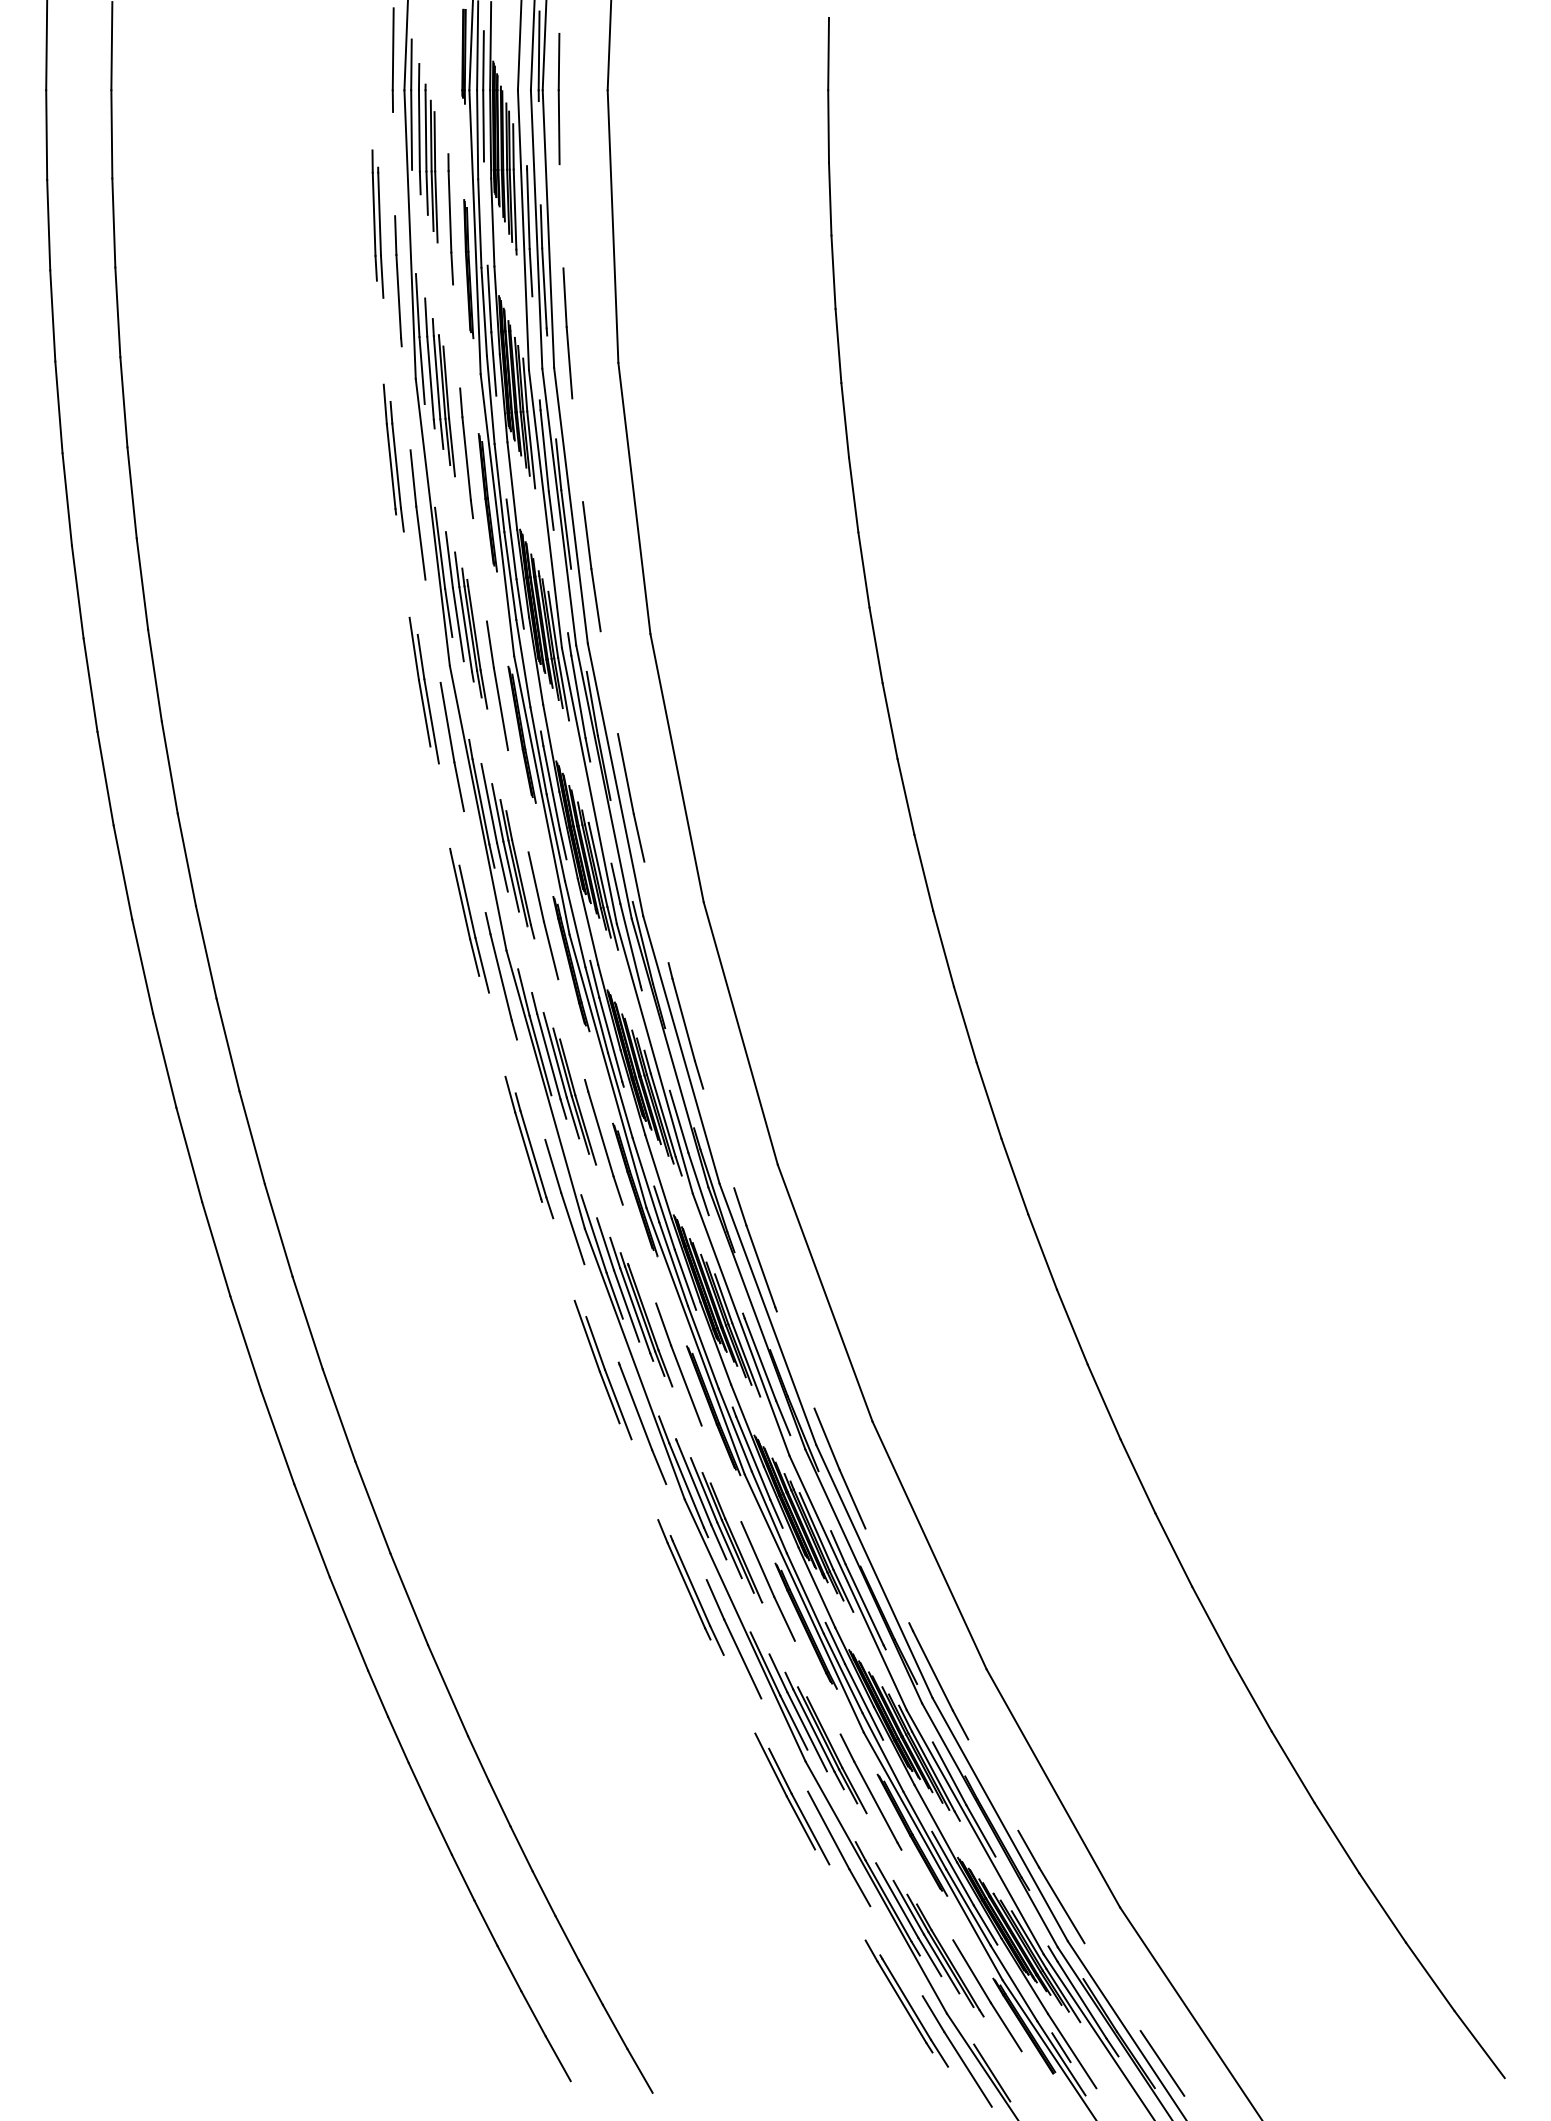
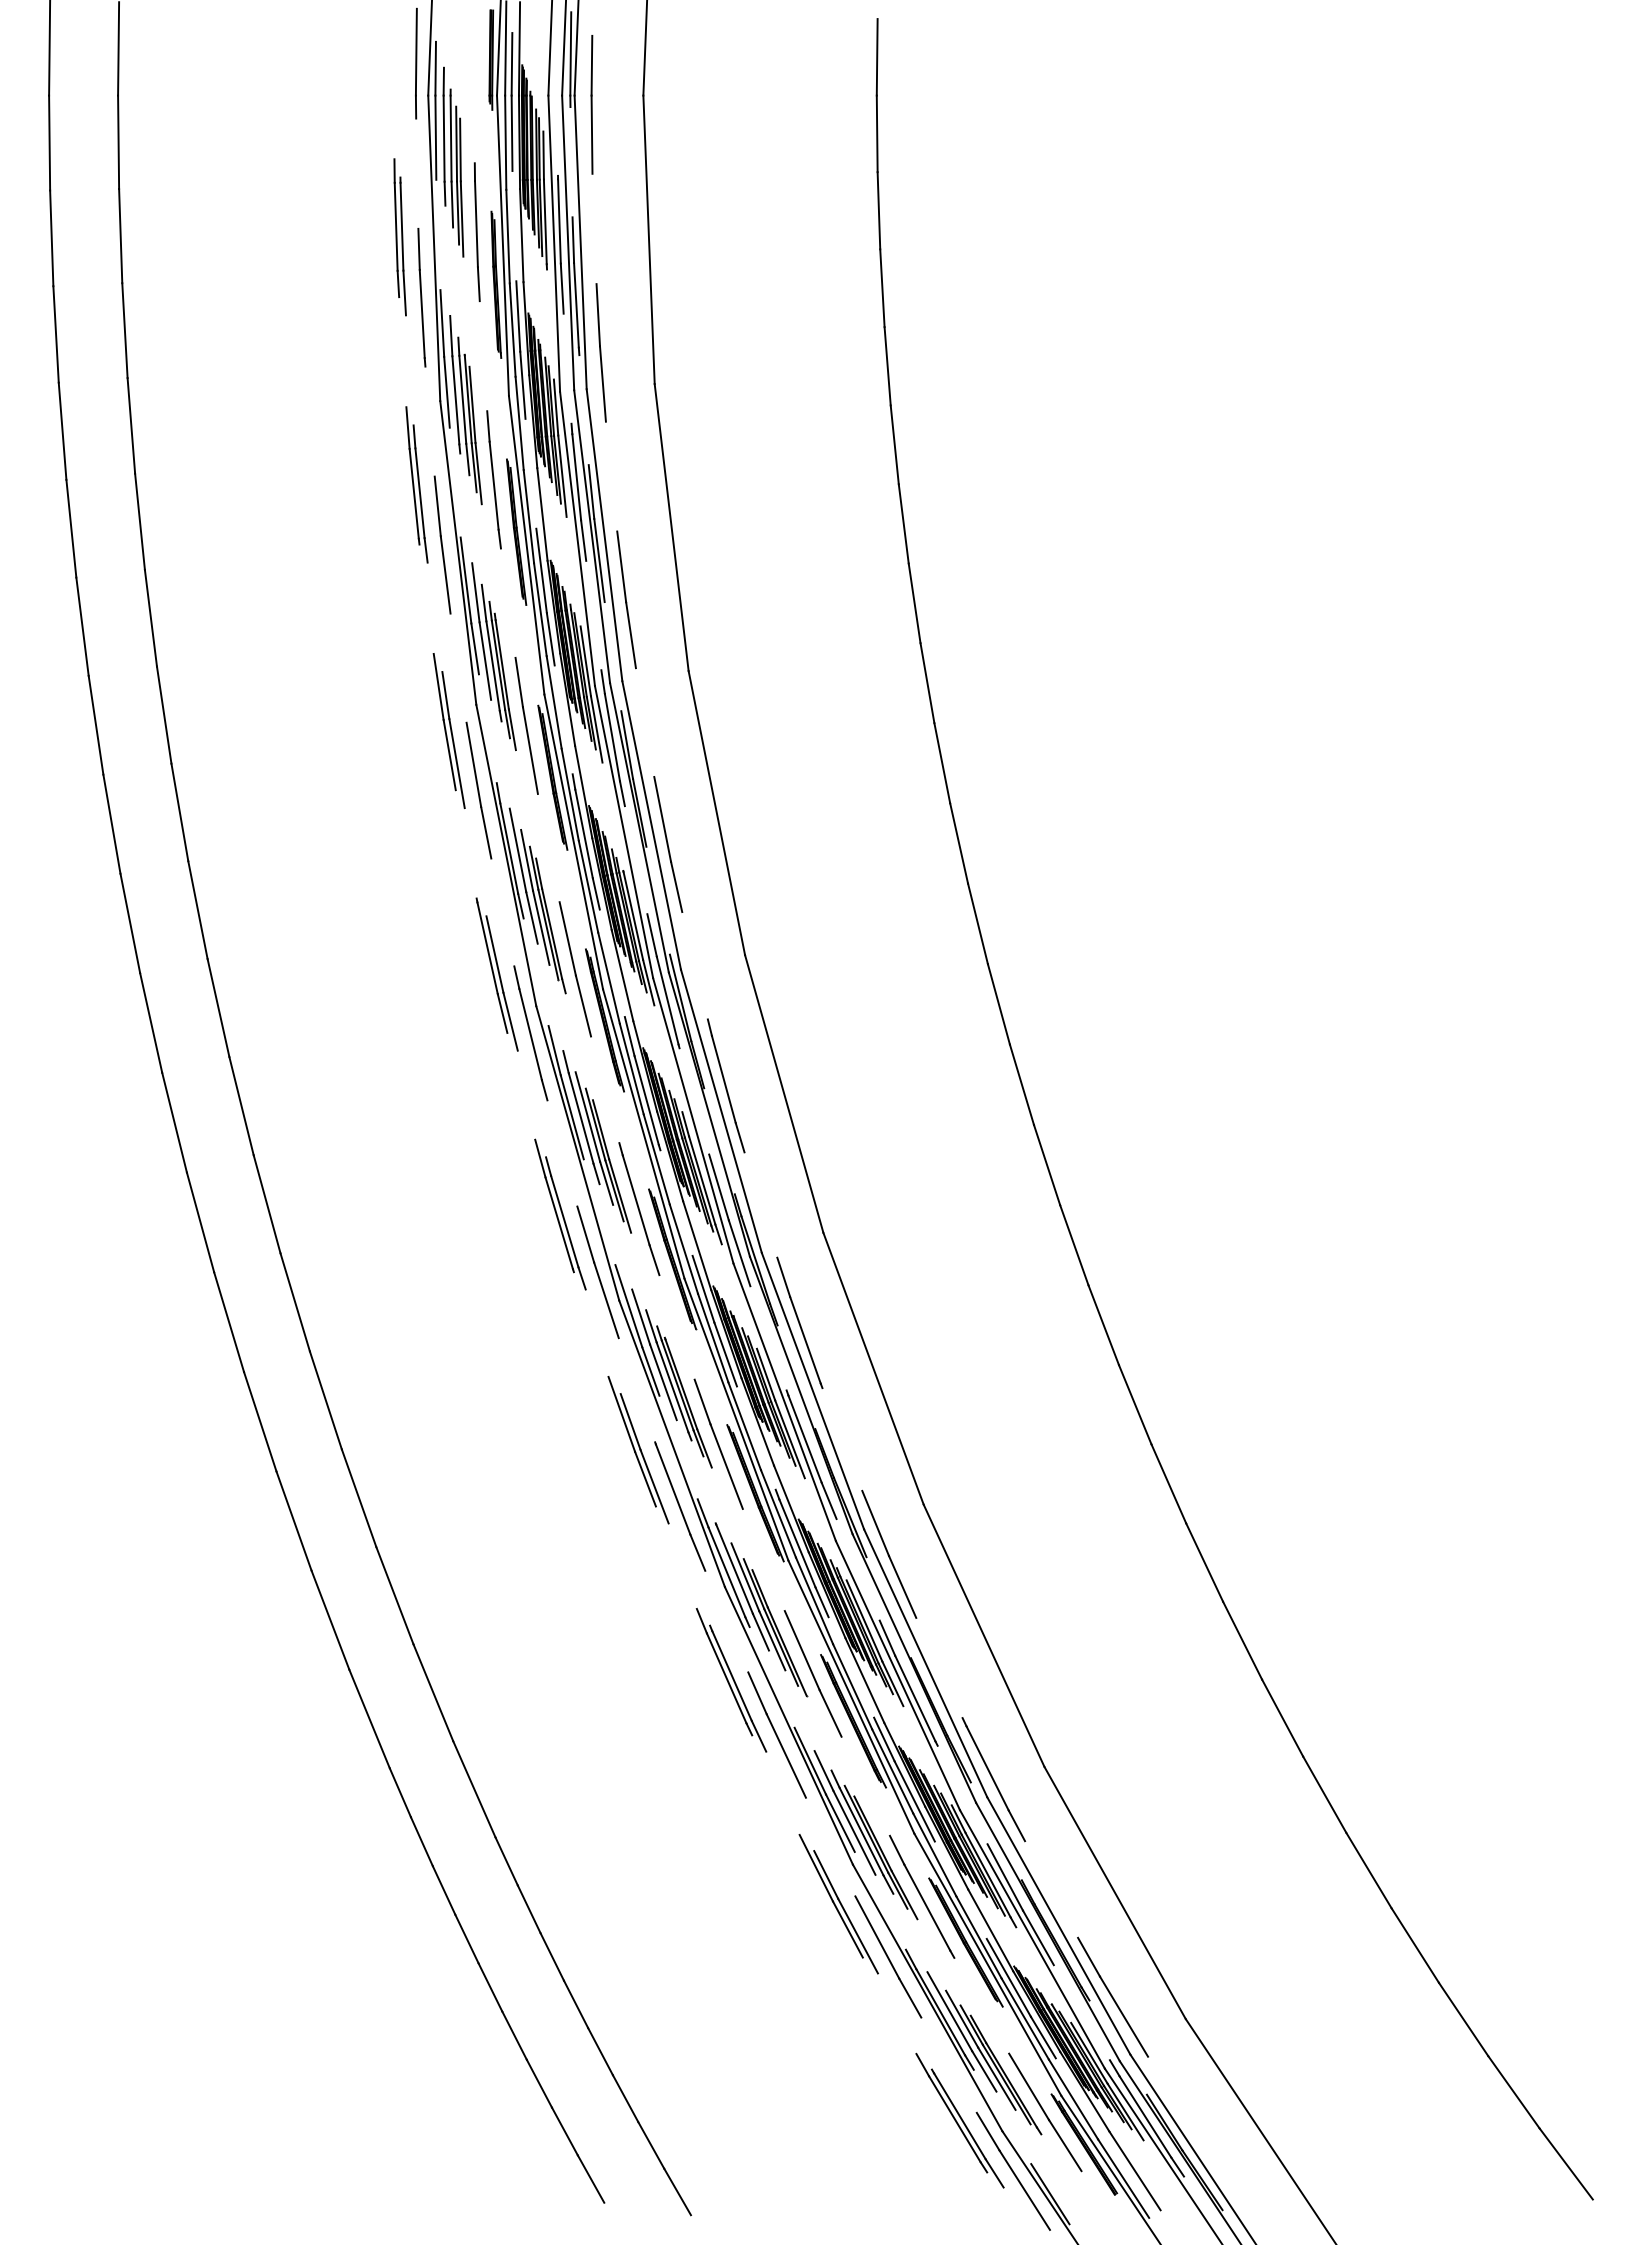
line: (1061, 2047) -> (1123, 2167), removed
line: (1162, 2062) -> (1230, 2183), removed

